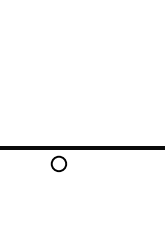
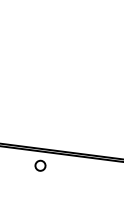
circle: (59, 164) -> (40, 166), size x0.71

